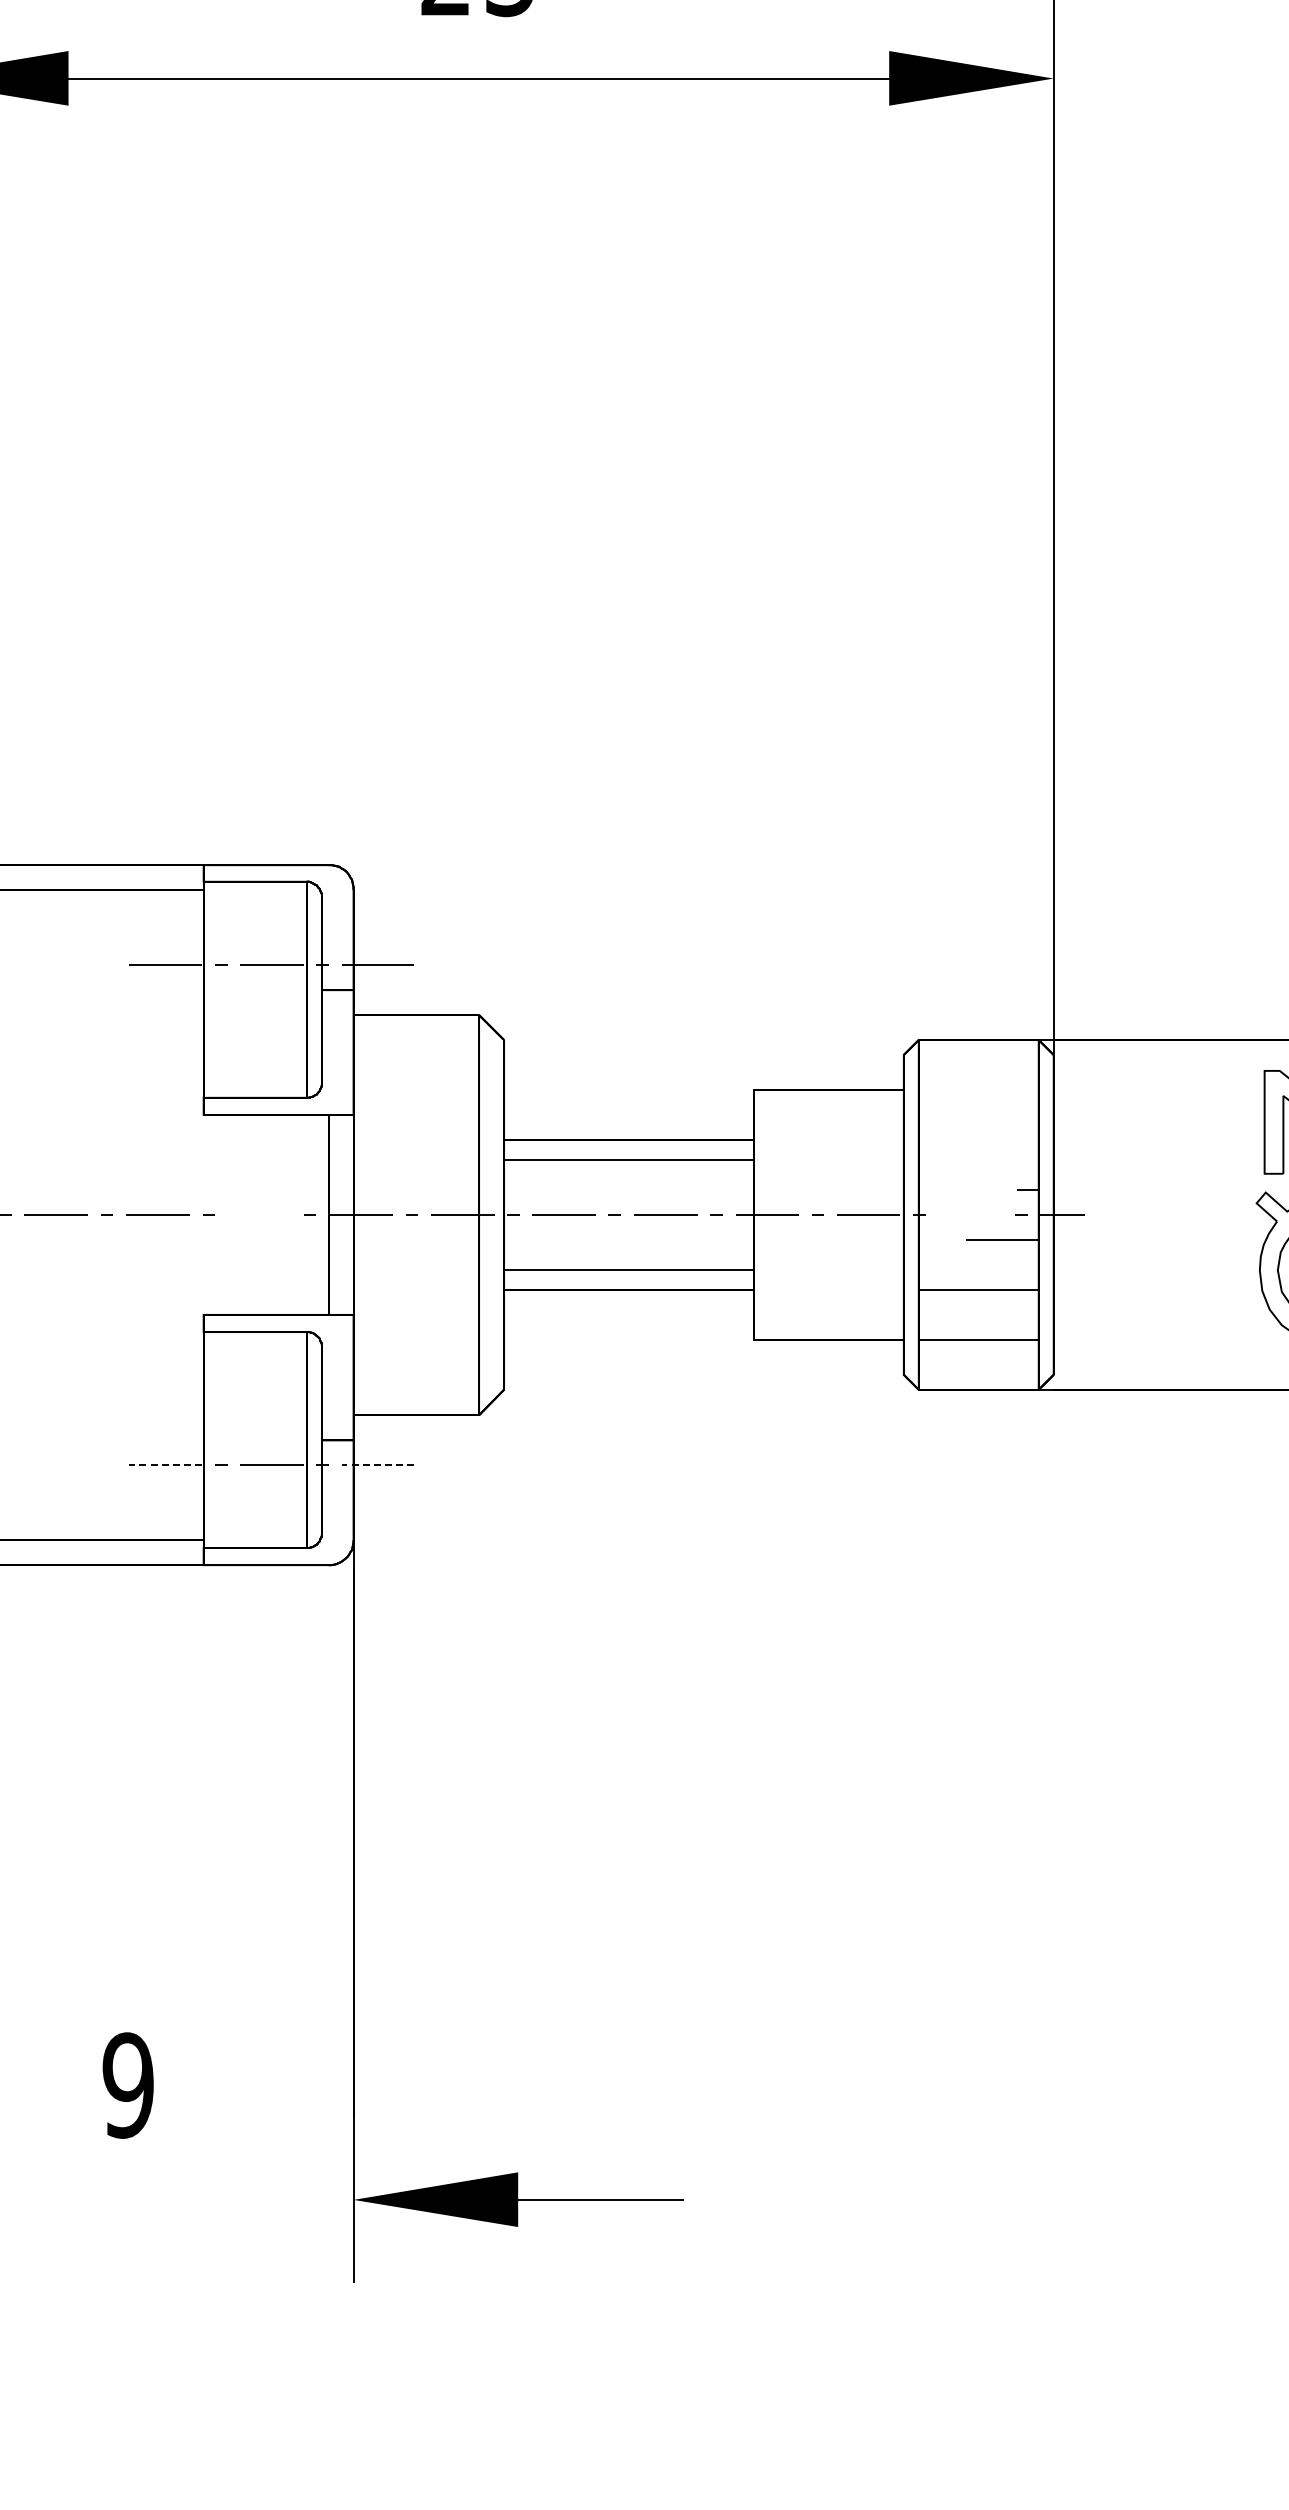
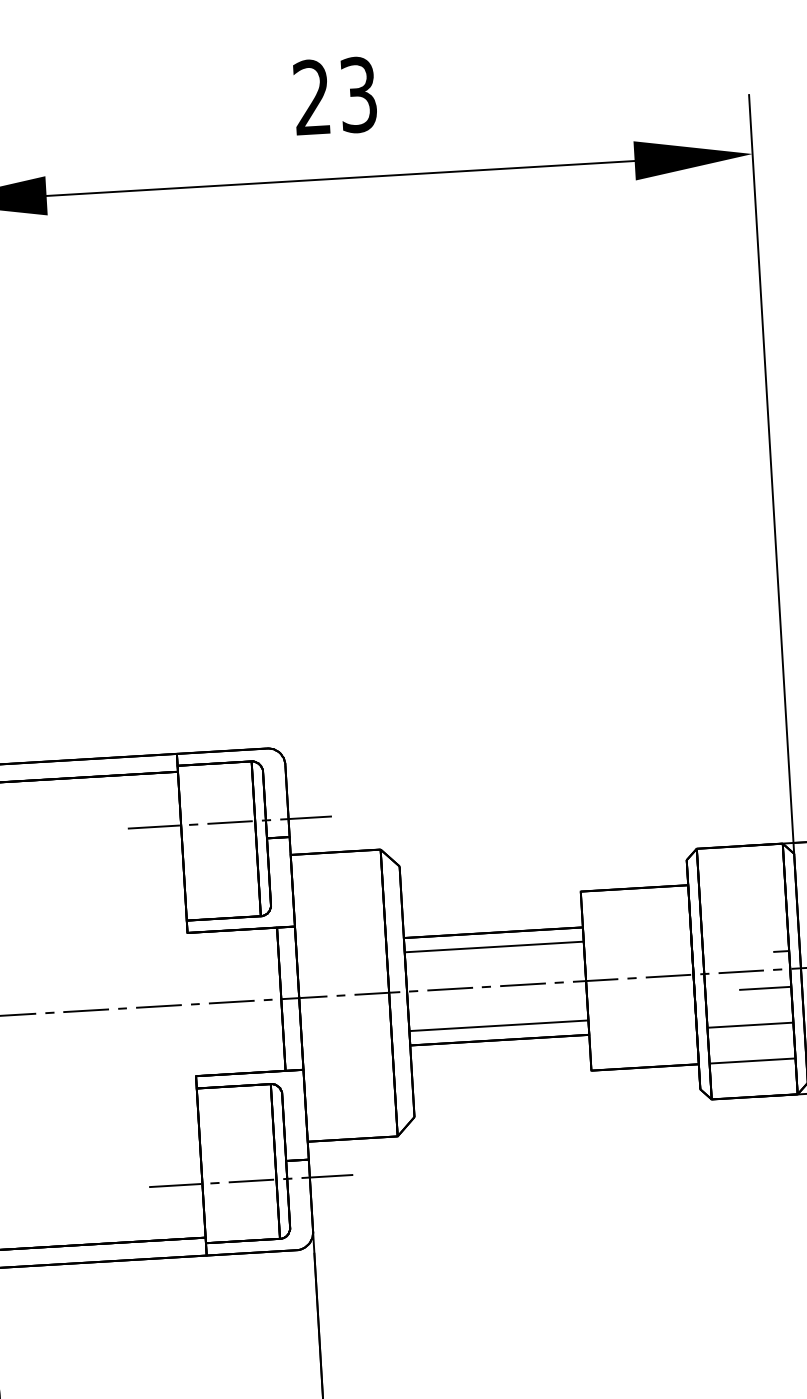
line: (259, 1214) -> (231, 1001), added
line: (970, 1214) -> (741, 971), added
line: (165, 1465) -> (175, 1185), dashed -> solid
line: (377, 1465) -> (327, 1176), dashed -> solid

